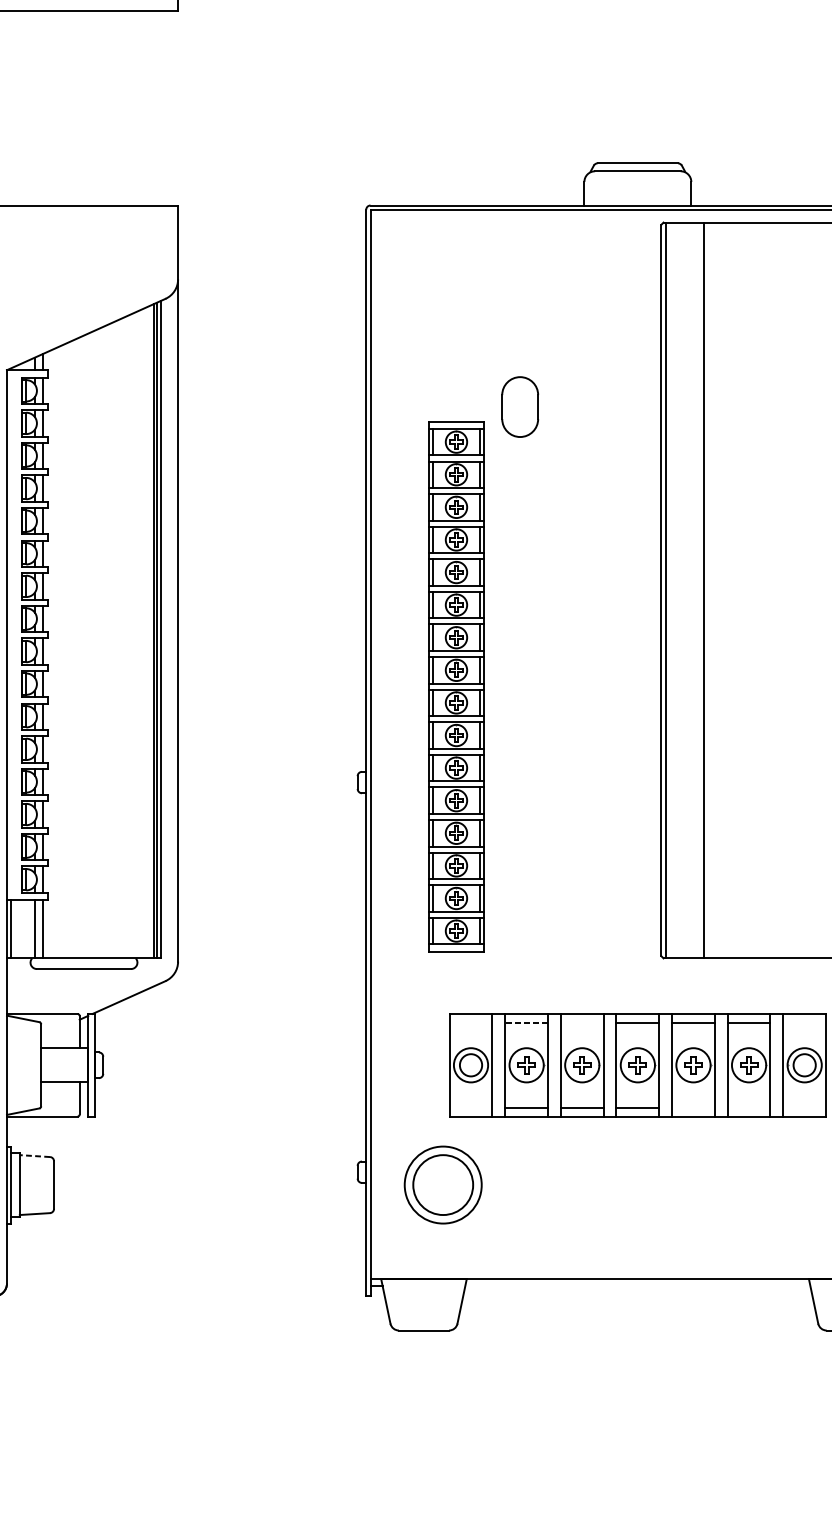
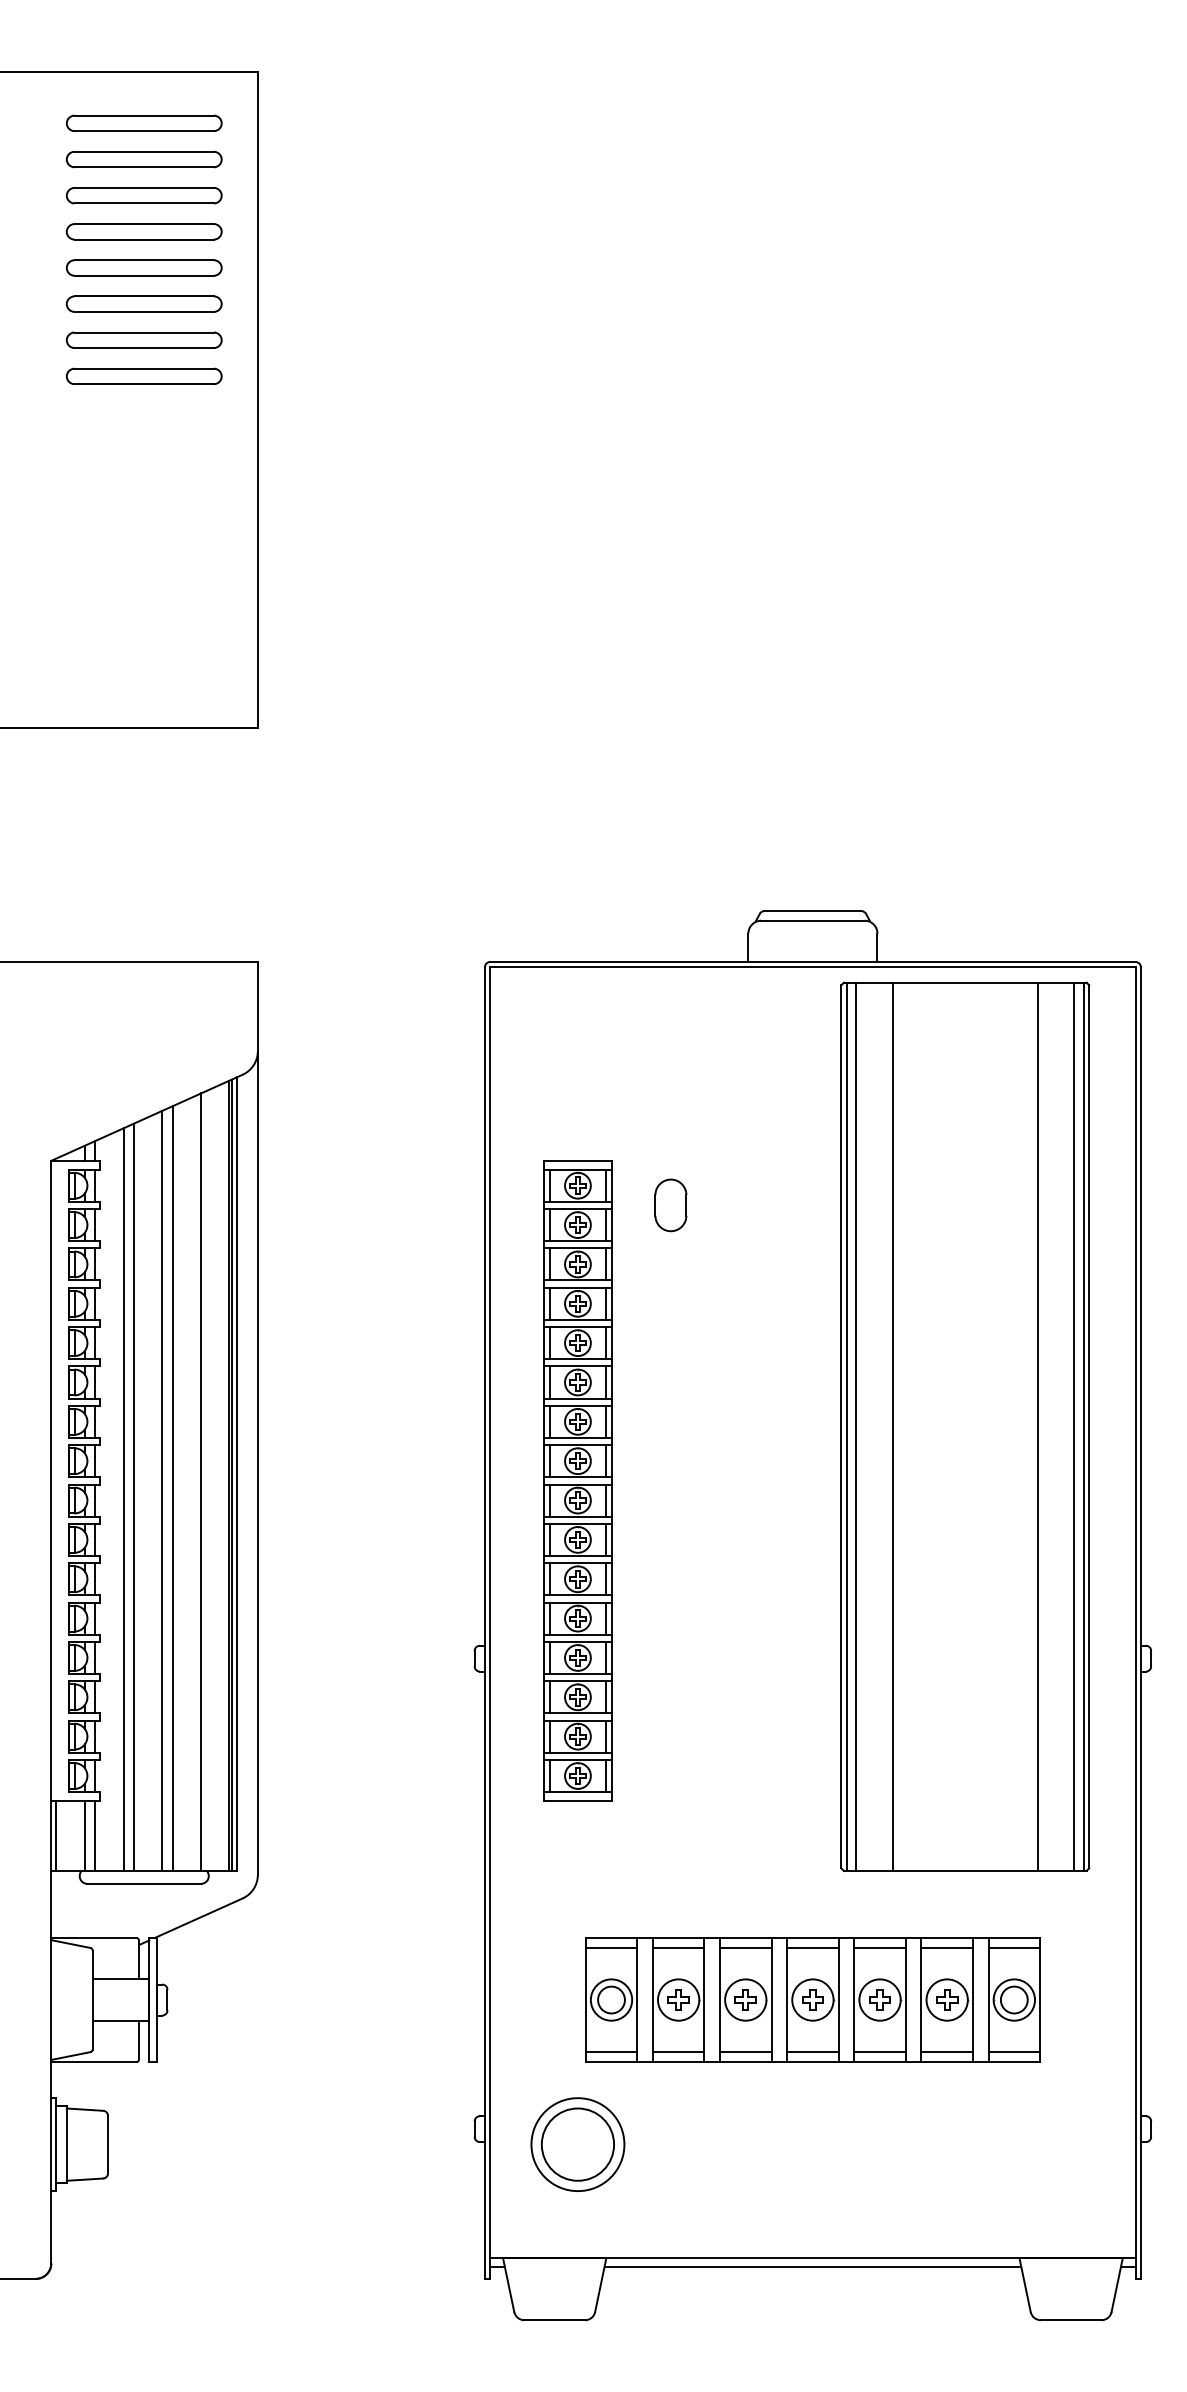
part: (519, 407) -> (670, 1205), size x0.71
line: (673, 590) -> (856, 1426), added
line: (823, 590) -> (1037, 1426), added
line: (131, 635) -> (201, 1481), added
line: (107, 641) -> (172, 1488), added
line: (99, 643) -> (162, 1490), added
line: (75, 648) -> (133, 1496), added
line: (66, 650) -> (123, 1499), added
part: (456, 686) -> (577, 1480), moved
line: (471, 1022) -> (611, 1948), added
line: (526, 1022) -> (678, 1948), dashed -> solid
line: (582, 1022) -> (745, 1948), added
line: (804, 1022) -> (1014, 1948), added
line: (471, 1107) -> (611, 2051), added
line: (693, 1107) -> (879, 2051), added
line: (749, 1107) -> (947, 2051), added
line: (804, 1107) -> (1014, 2051), added
line: (34, 1155) -> (84, 2109), dashed -> solid
line: (637, 1286) -> (812, 2266), added

